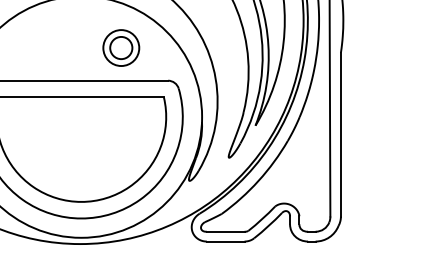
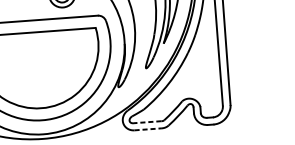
line: (225, 231) -> (147, 122), solid -> dashed
line: (225, 241) -> (148, 129), solid -> dashed

